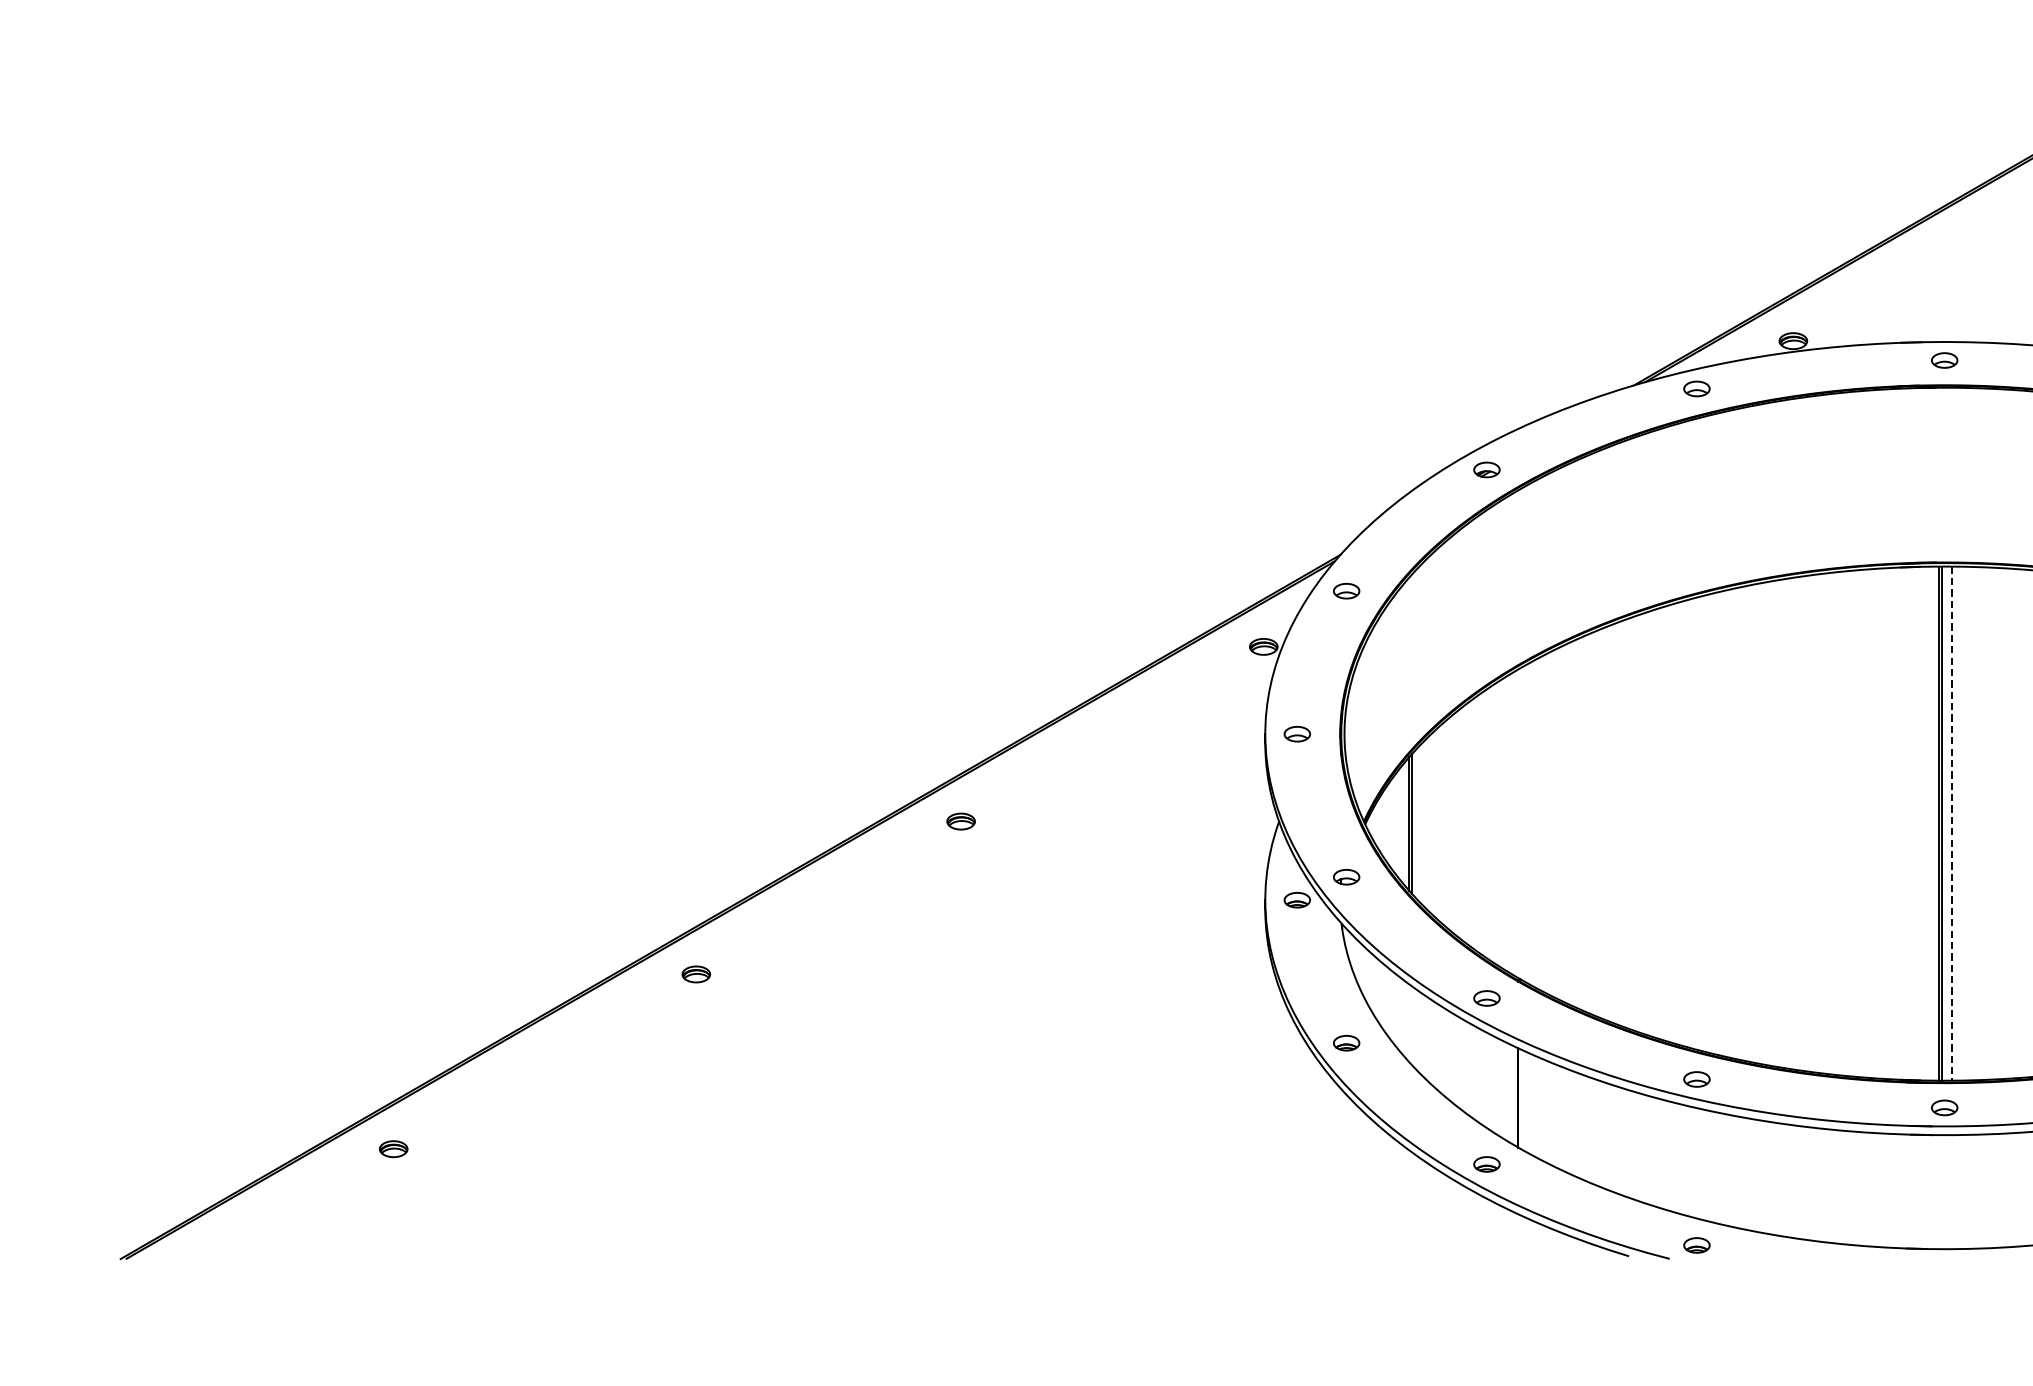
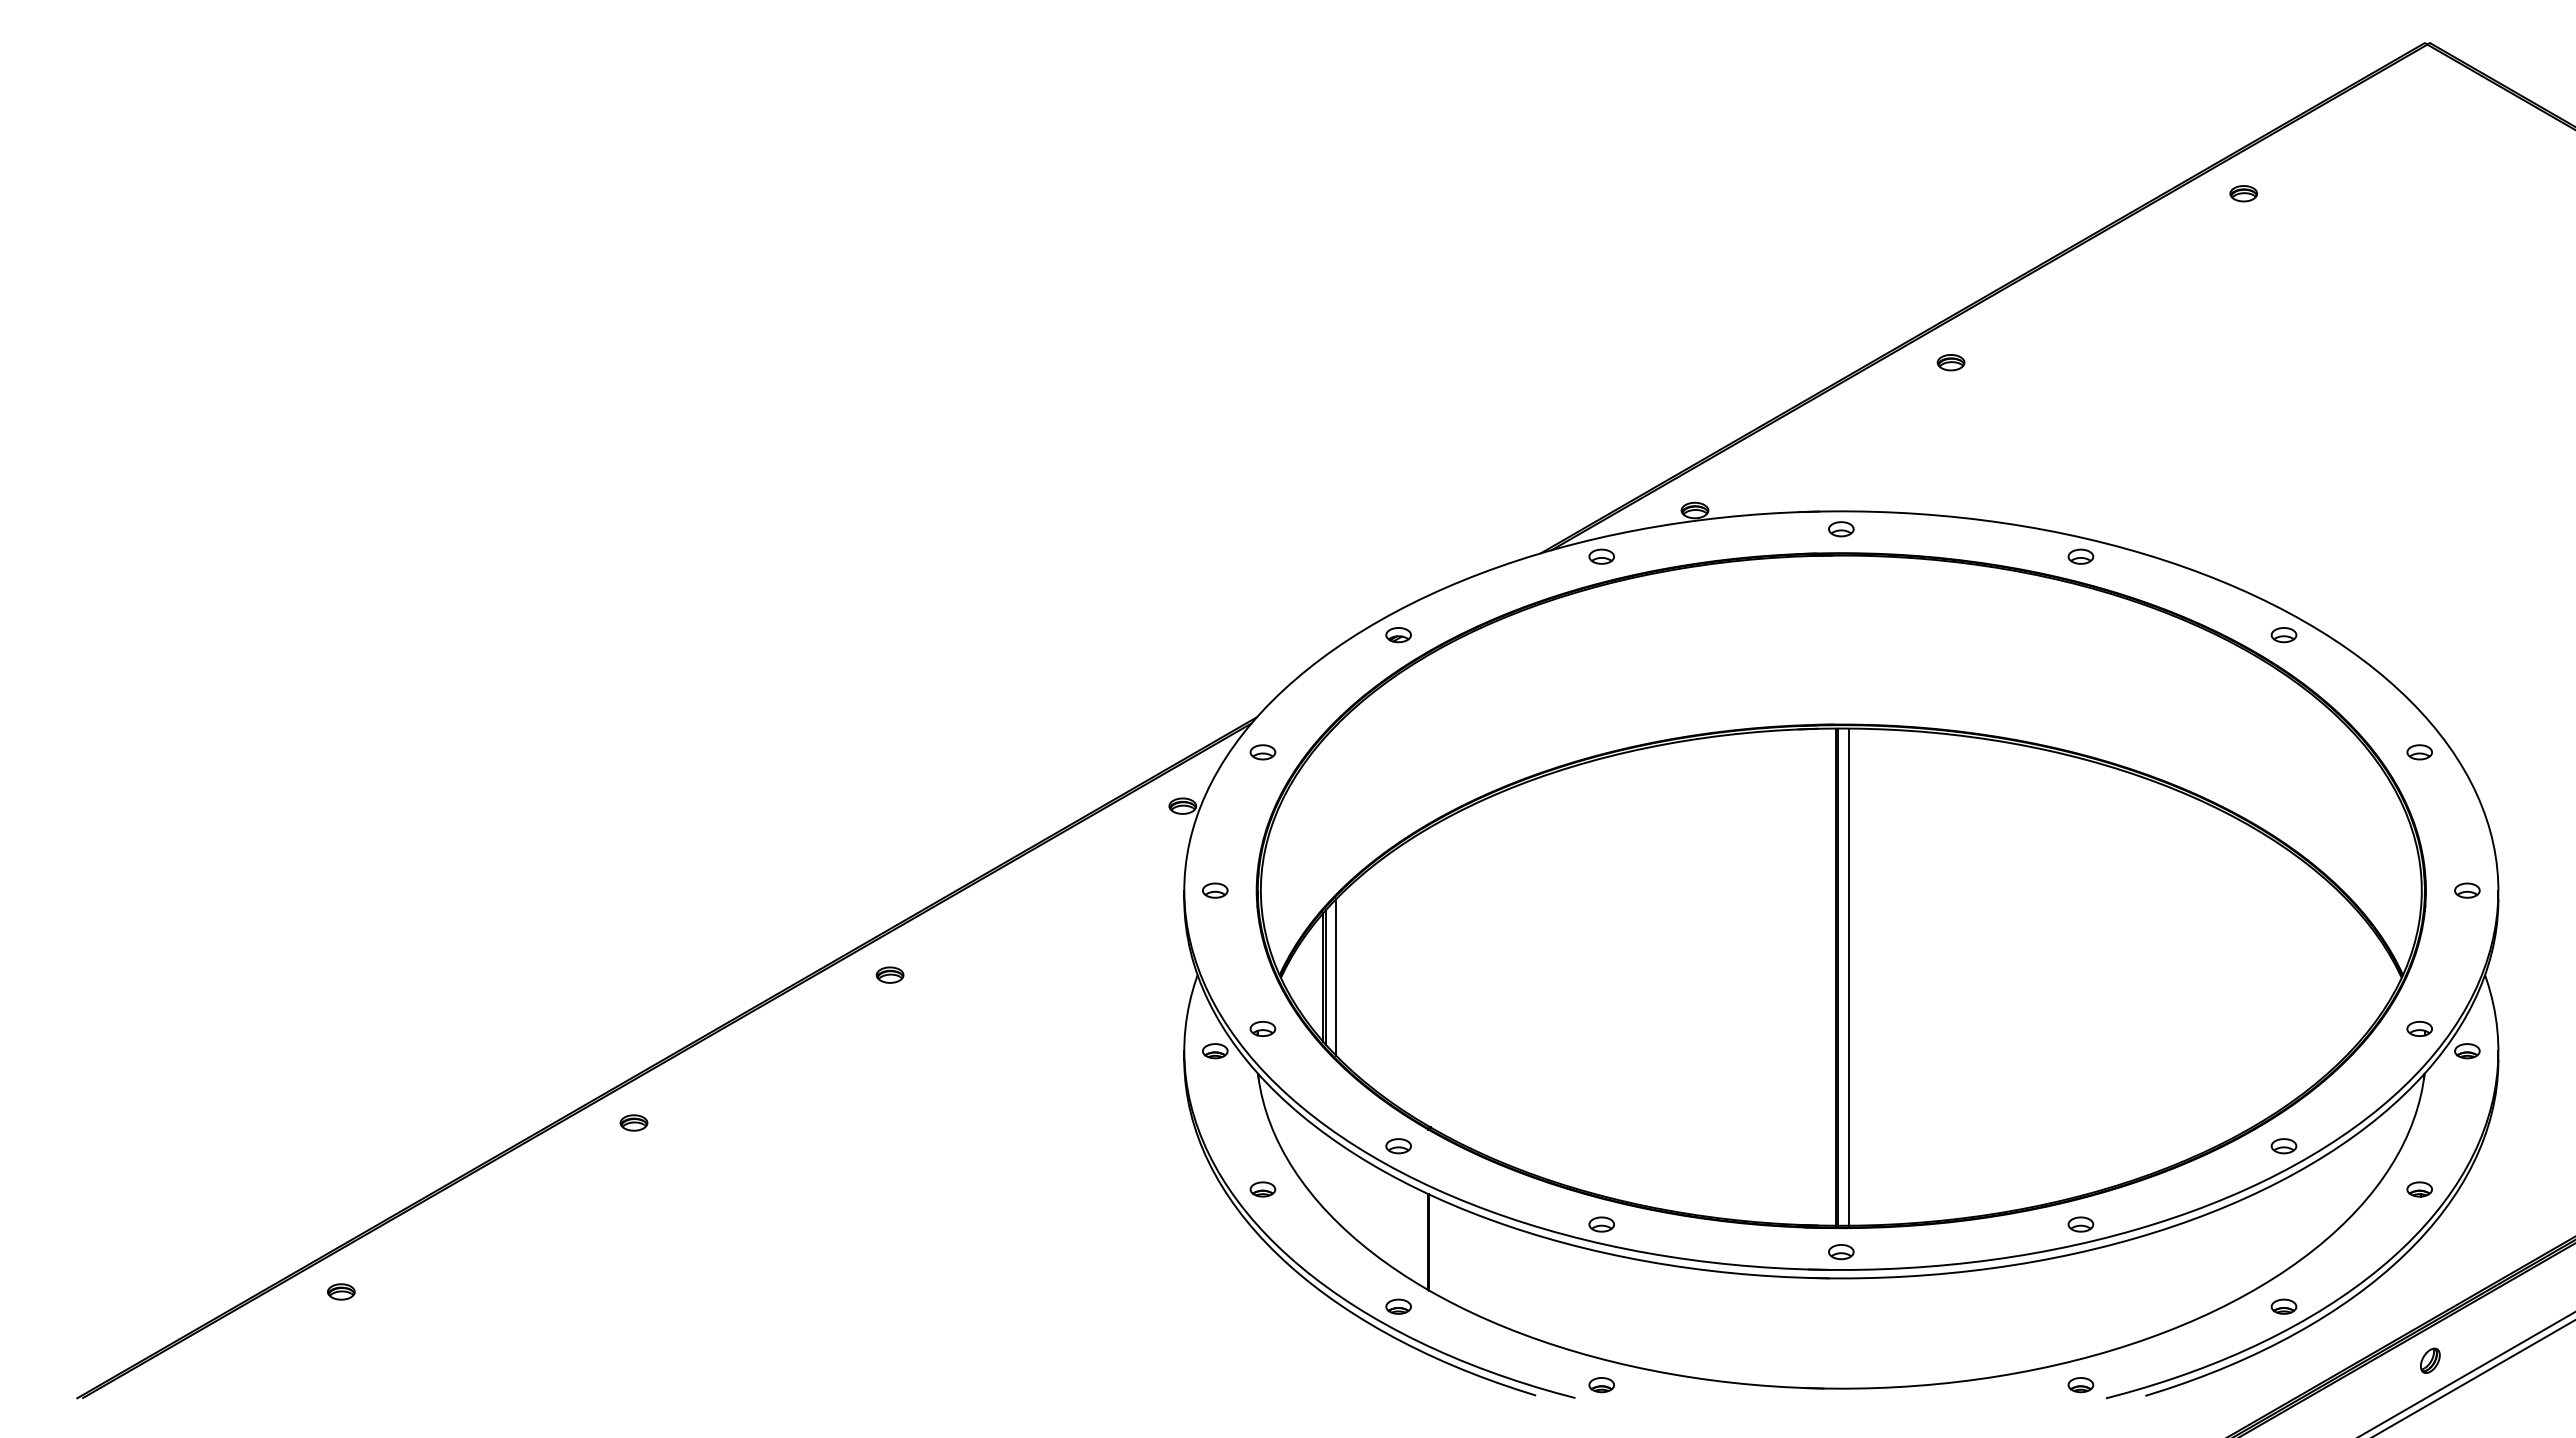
line: (1422, 822) -> (1336, 976), added
line: (1952, 824) -> (1848, 977), dashed -> solid

